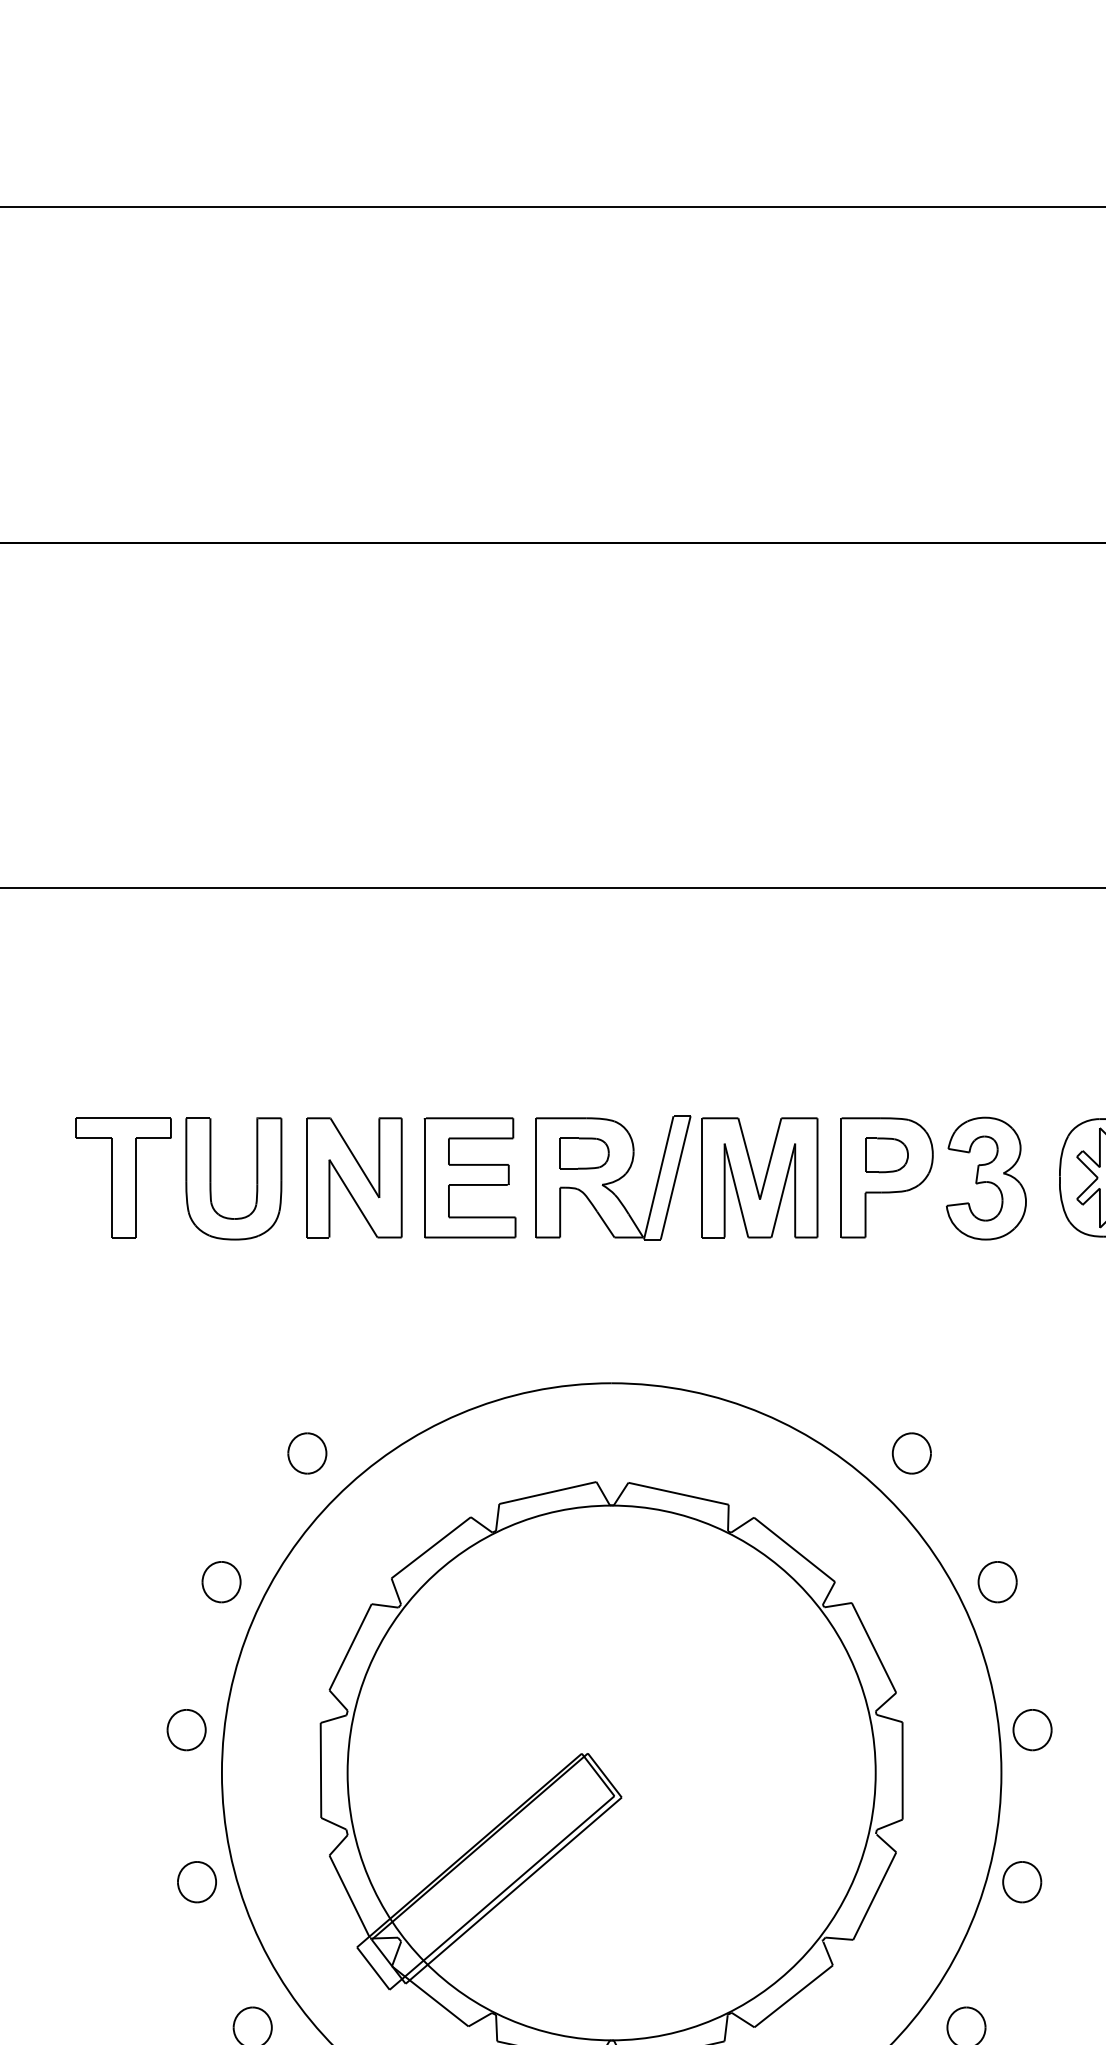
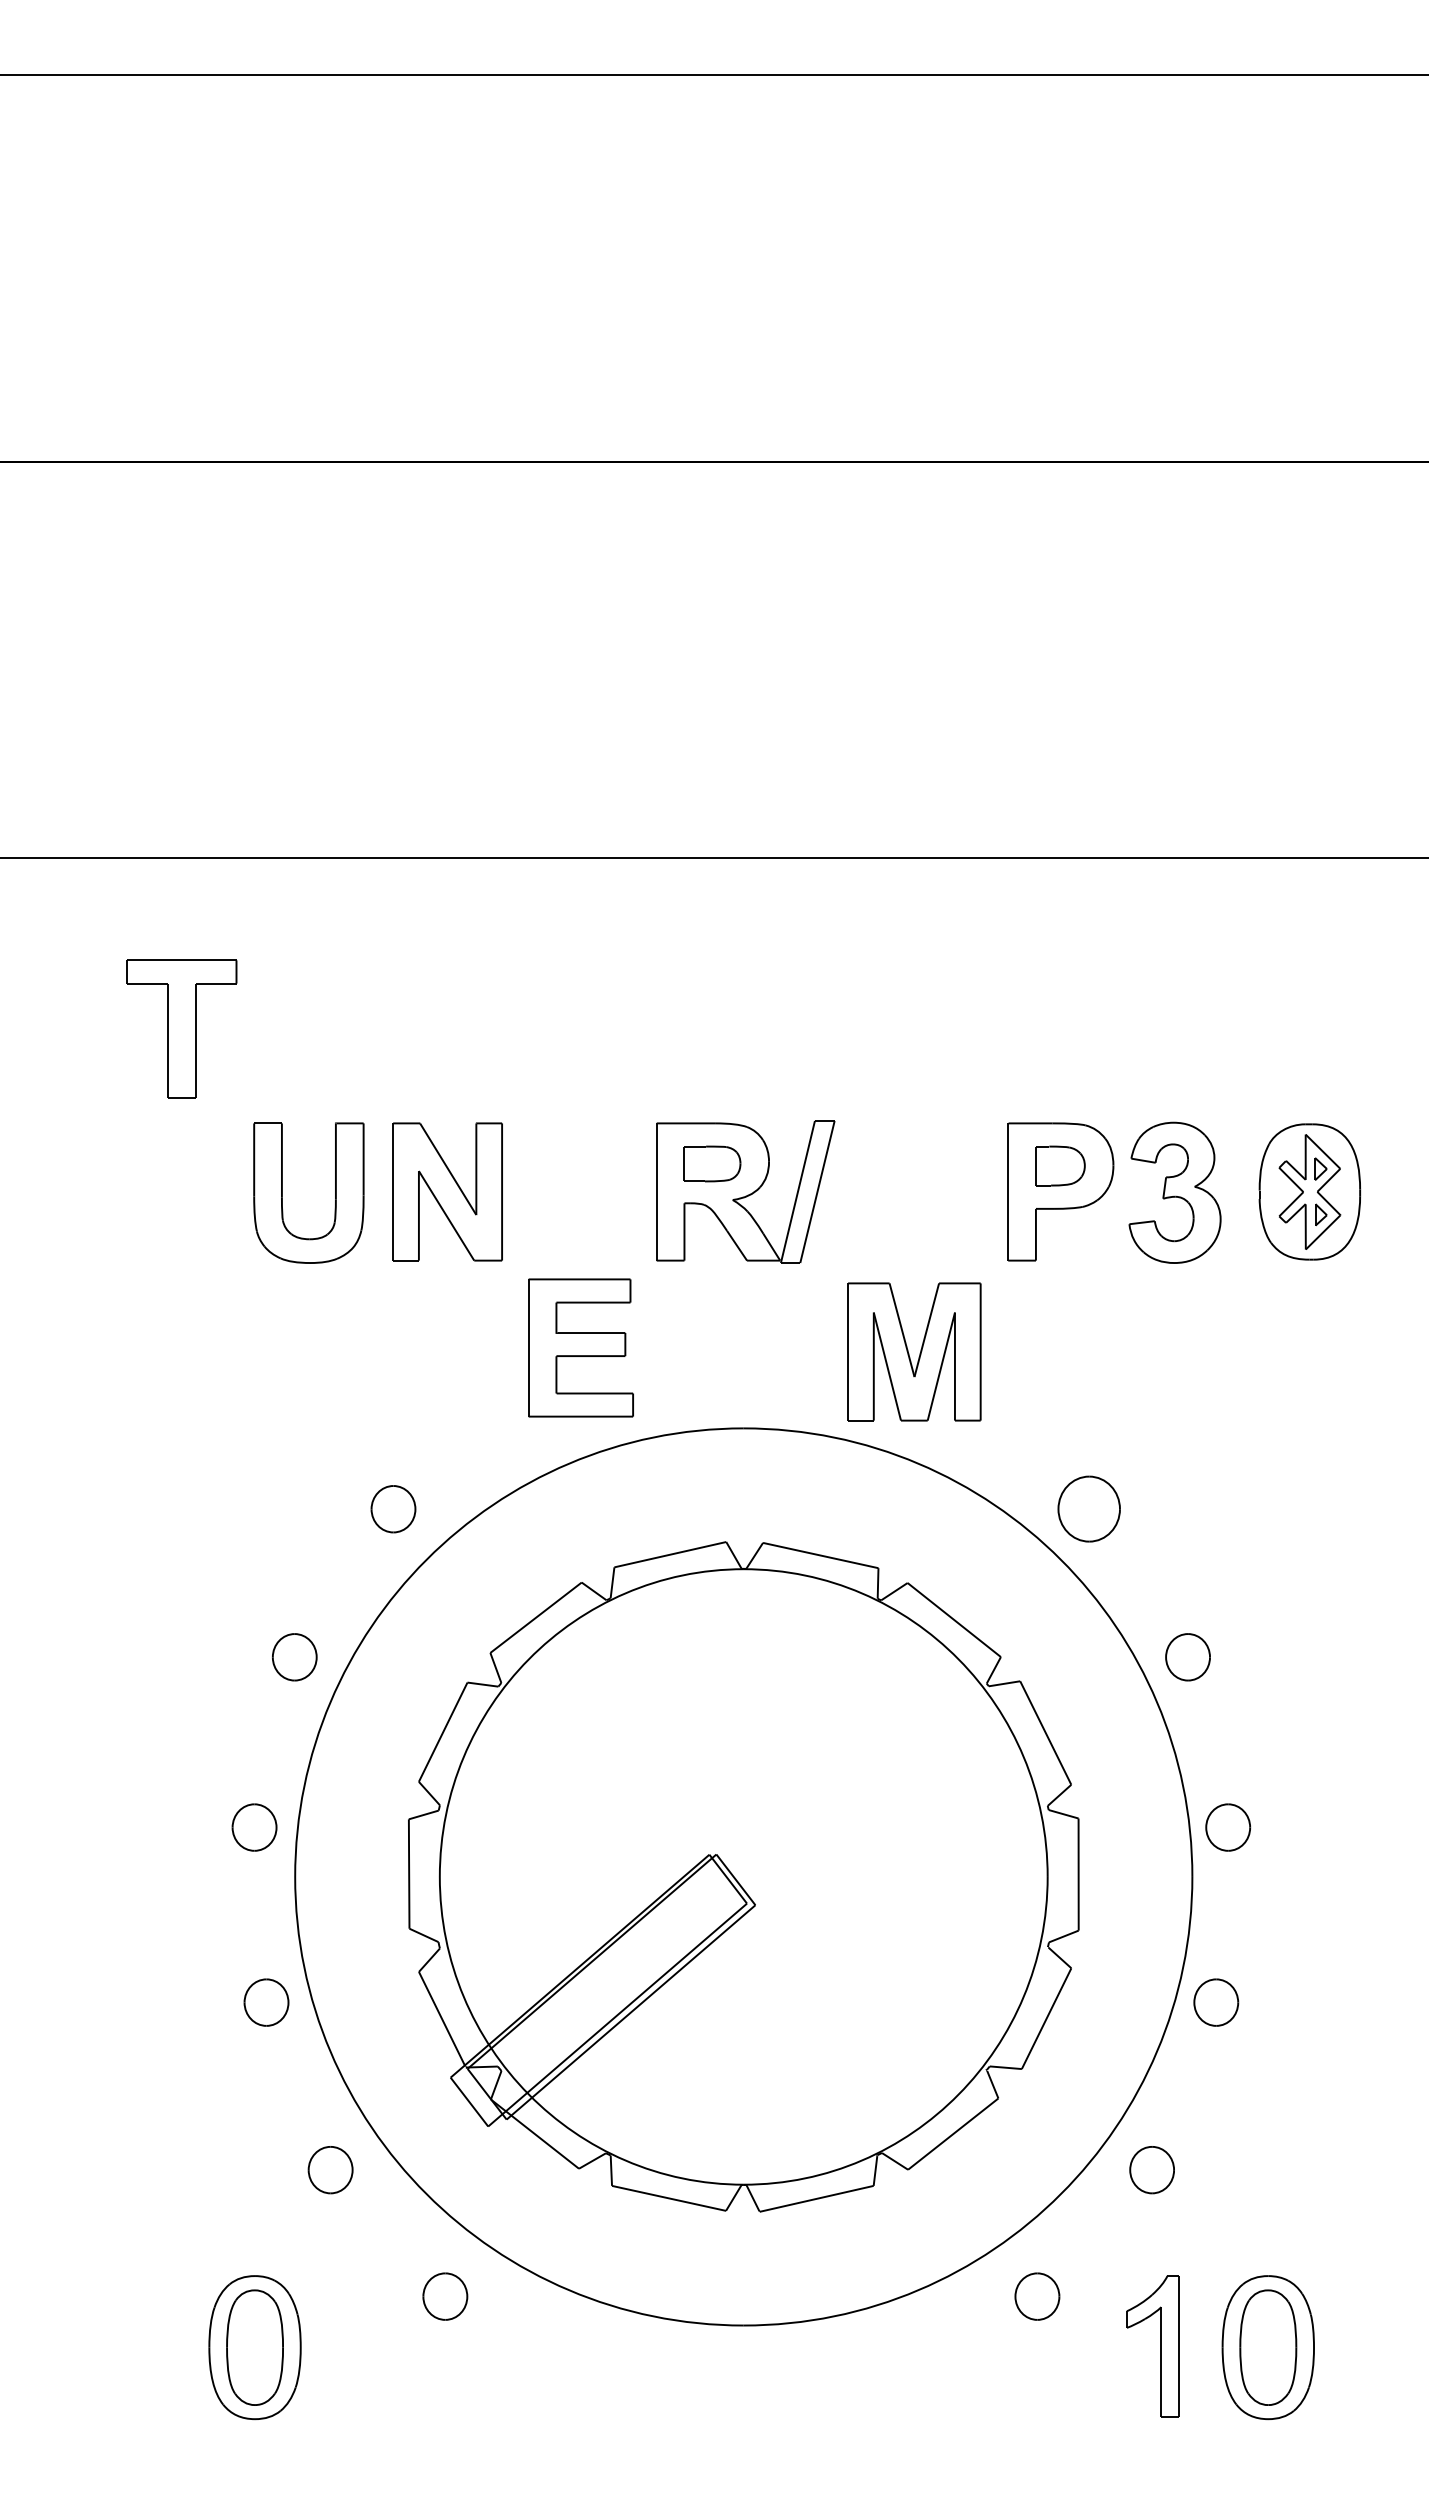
part: (123, 1177) -> (181, 1028), moved
part: (469, 1177) -> (580, 1347), moved
part: (760, 1177) -> (914, 1351), moved
part: (912, 1453) -> (1089, 1509), size x1.4

